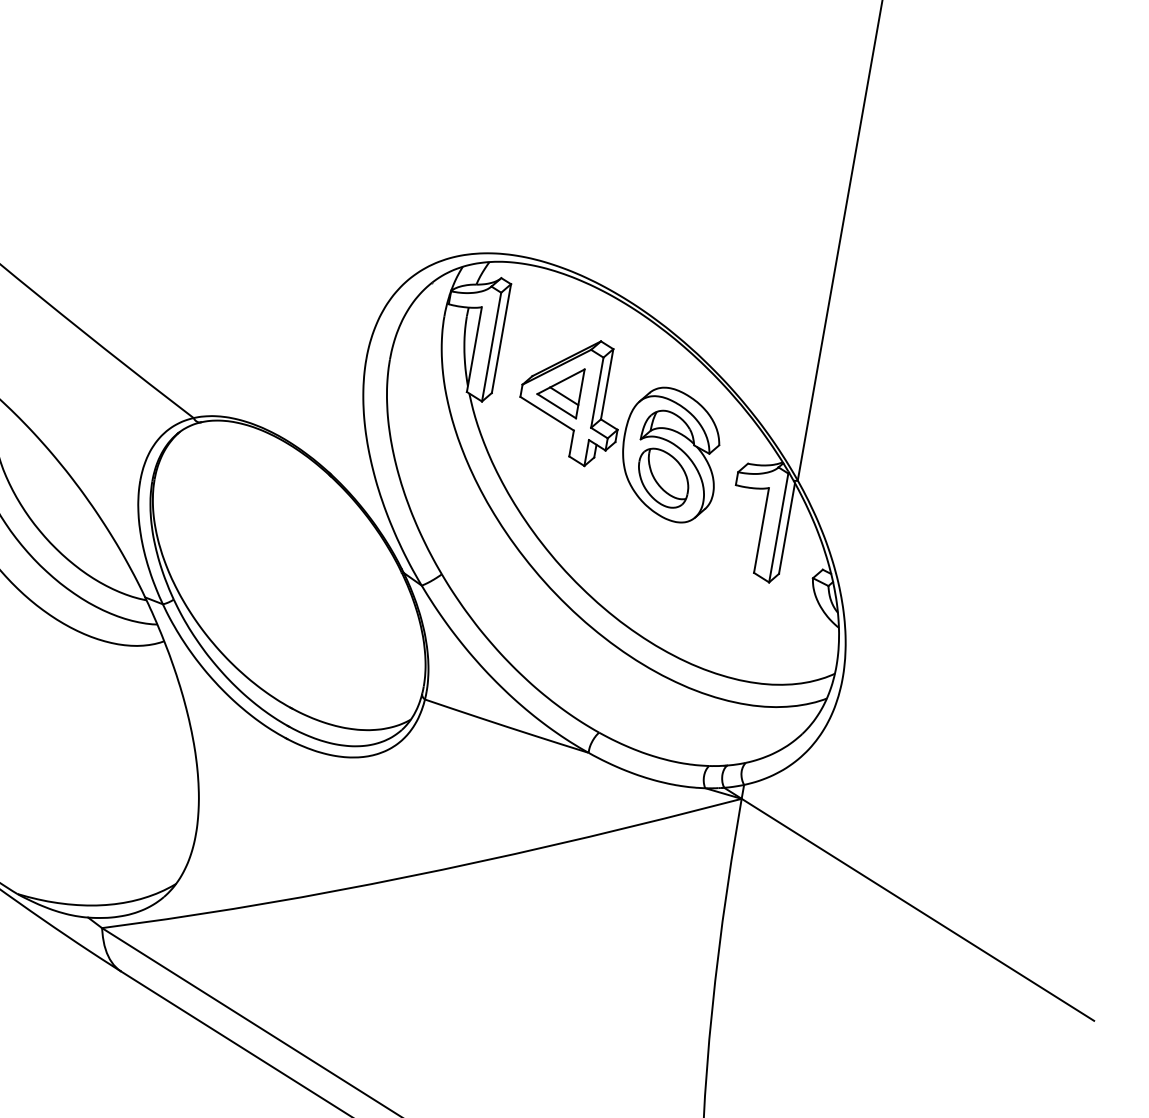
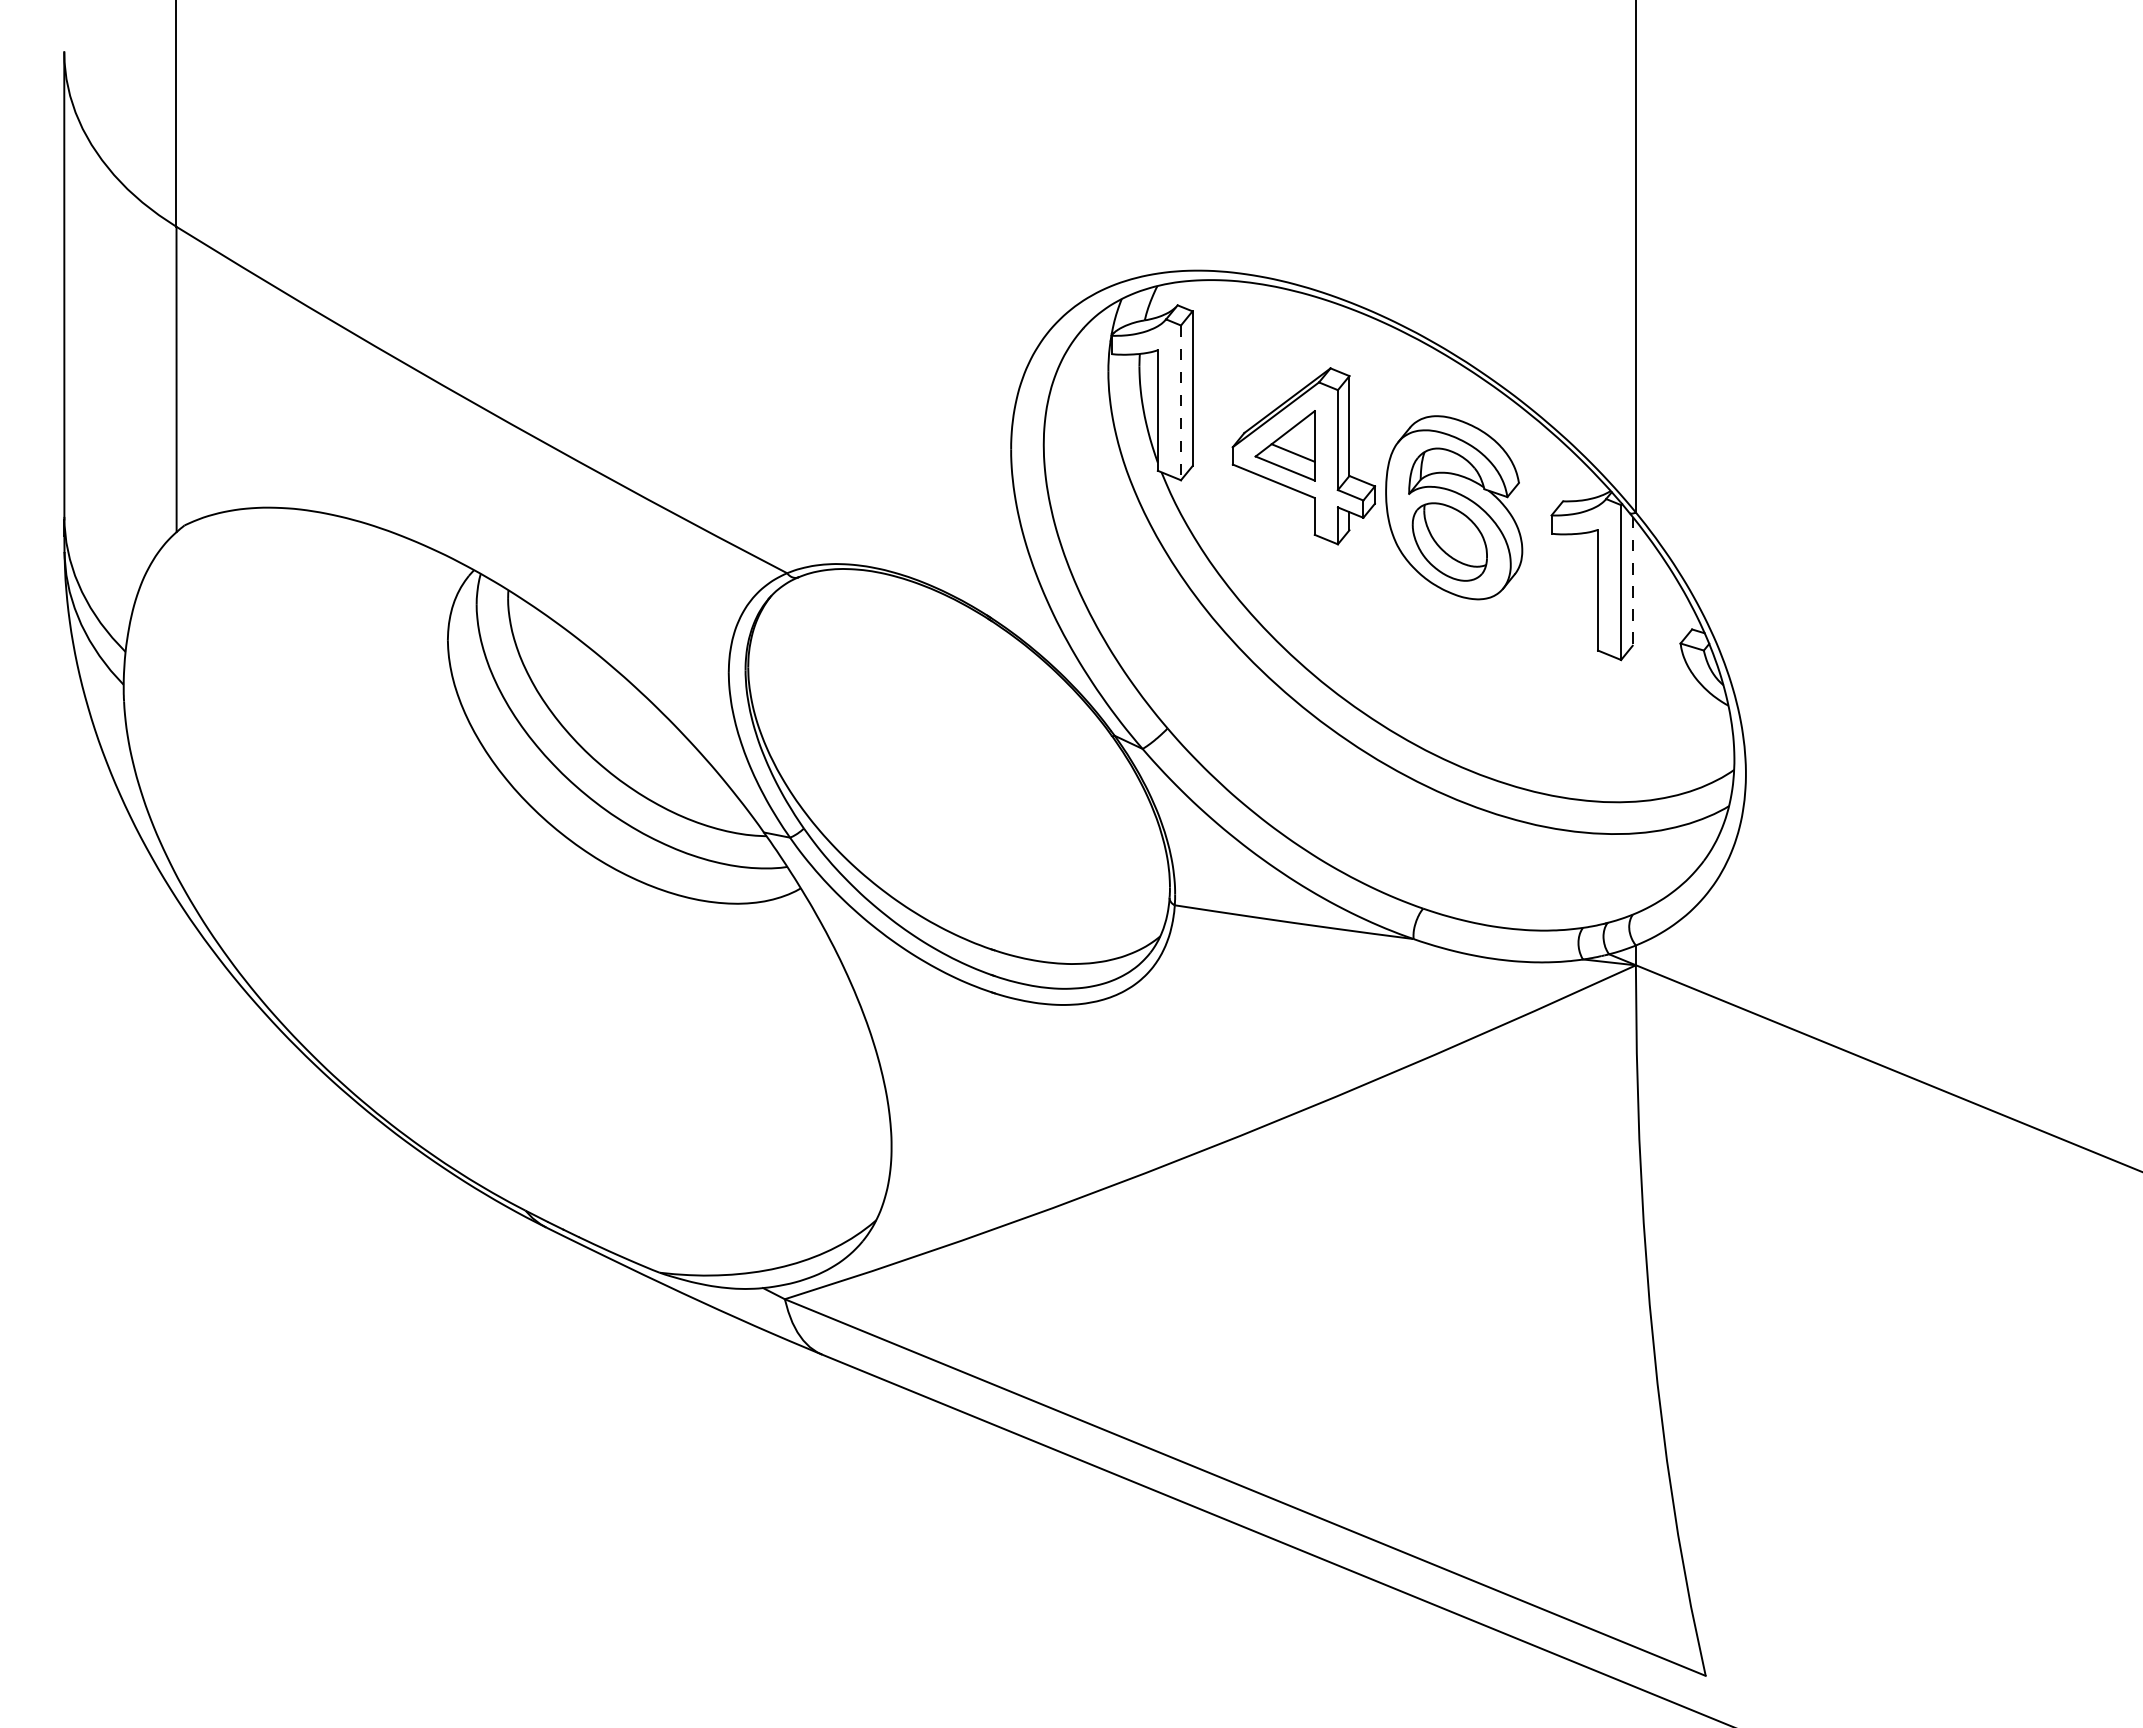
line: (491, 347) -> (1181, 403), solid -> dashed
line: (786, 528) -> (1632, 581), solid -> dashed

